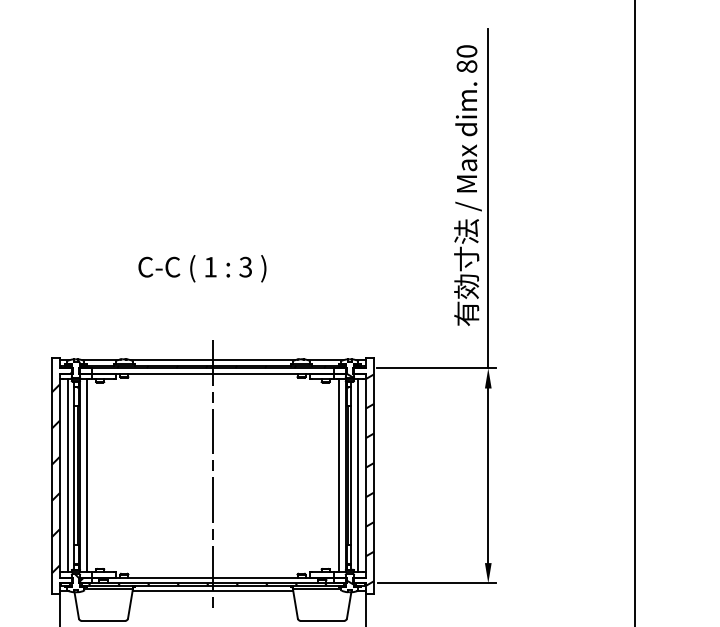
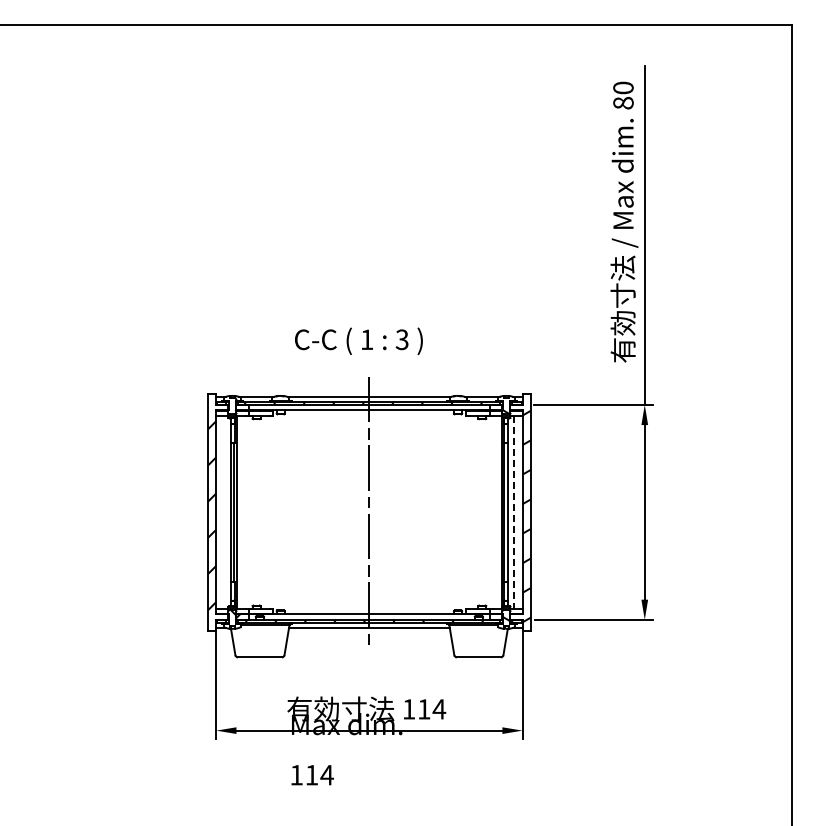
text: (202, 267) -> (358, 340), moved
line: (68, 474) -> (224, 511), removed
line: (87, 474) -> (243, 511), removed
line: (339, 474) -> (495, 511), removed
line: (358, 475) -> (514, 512), solid -> dashed

